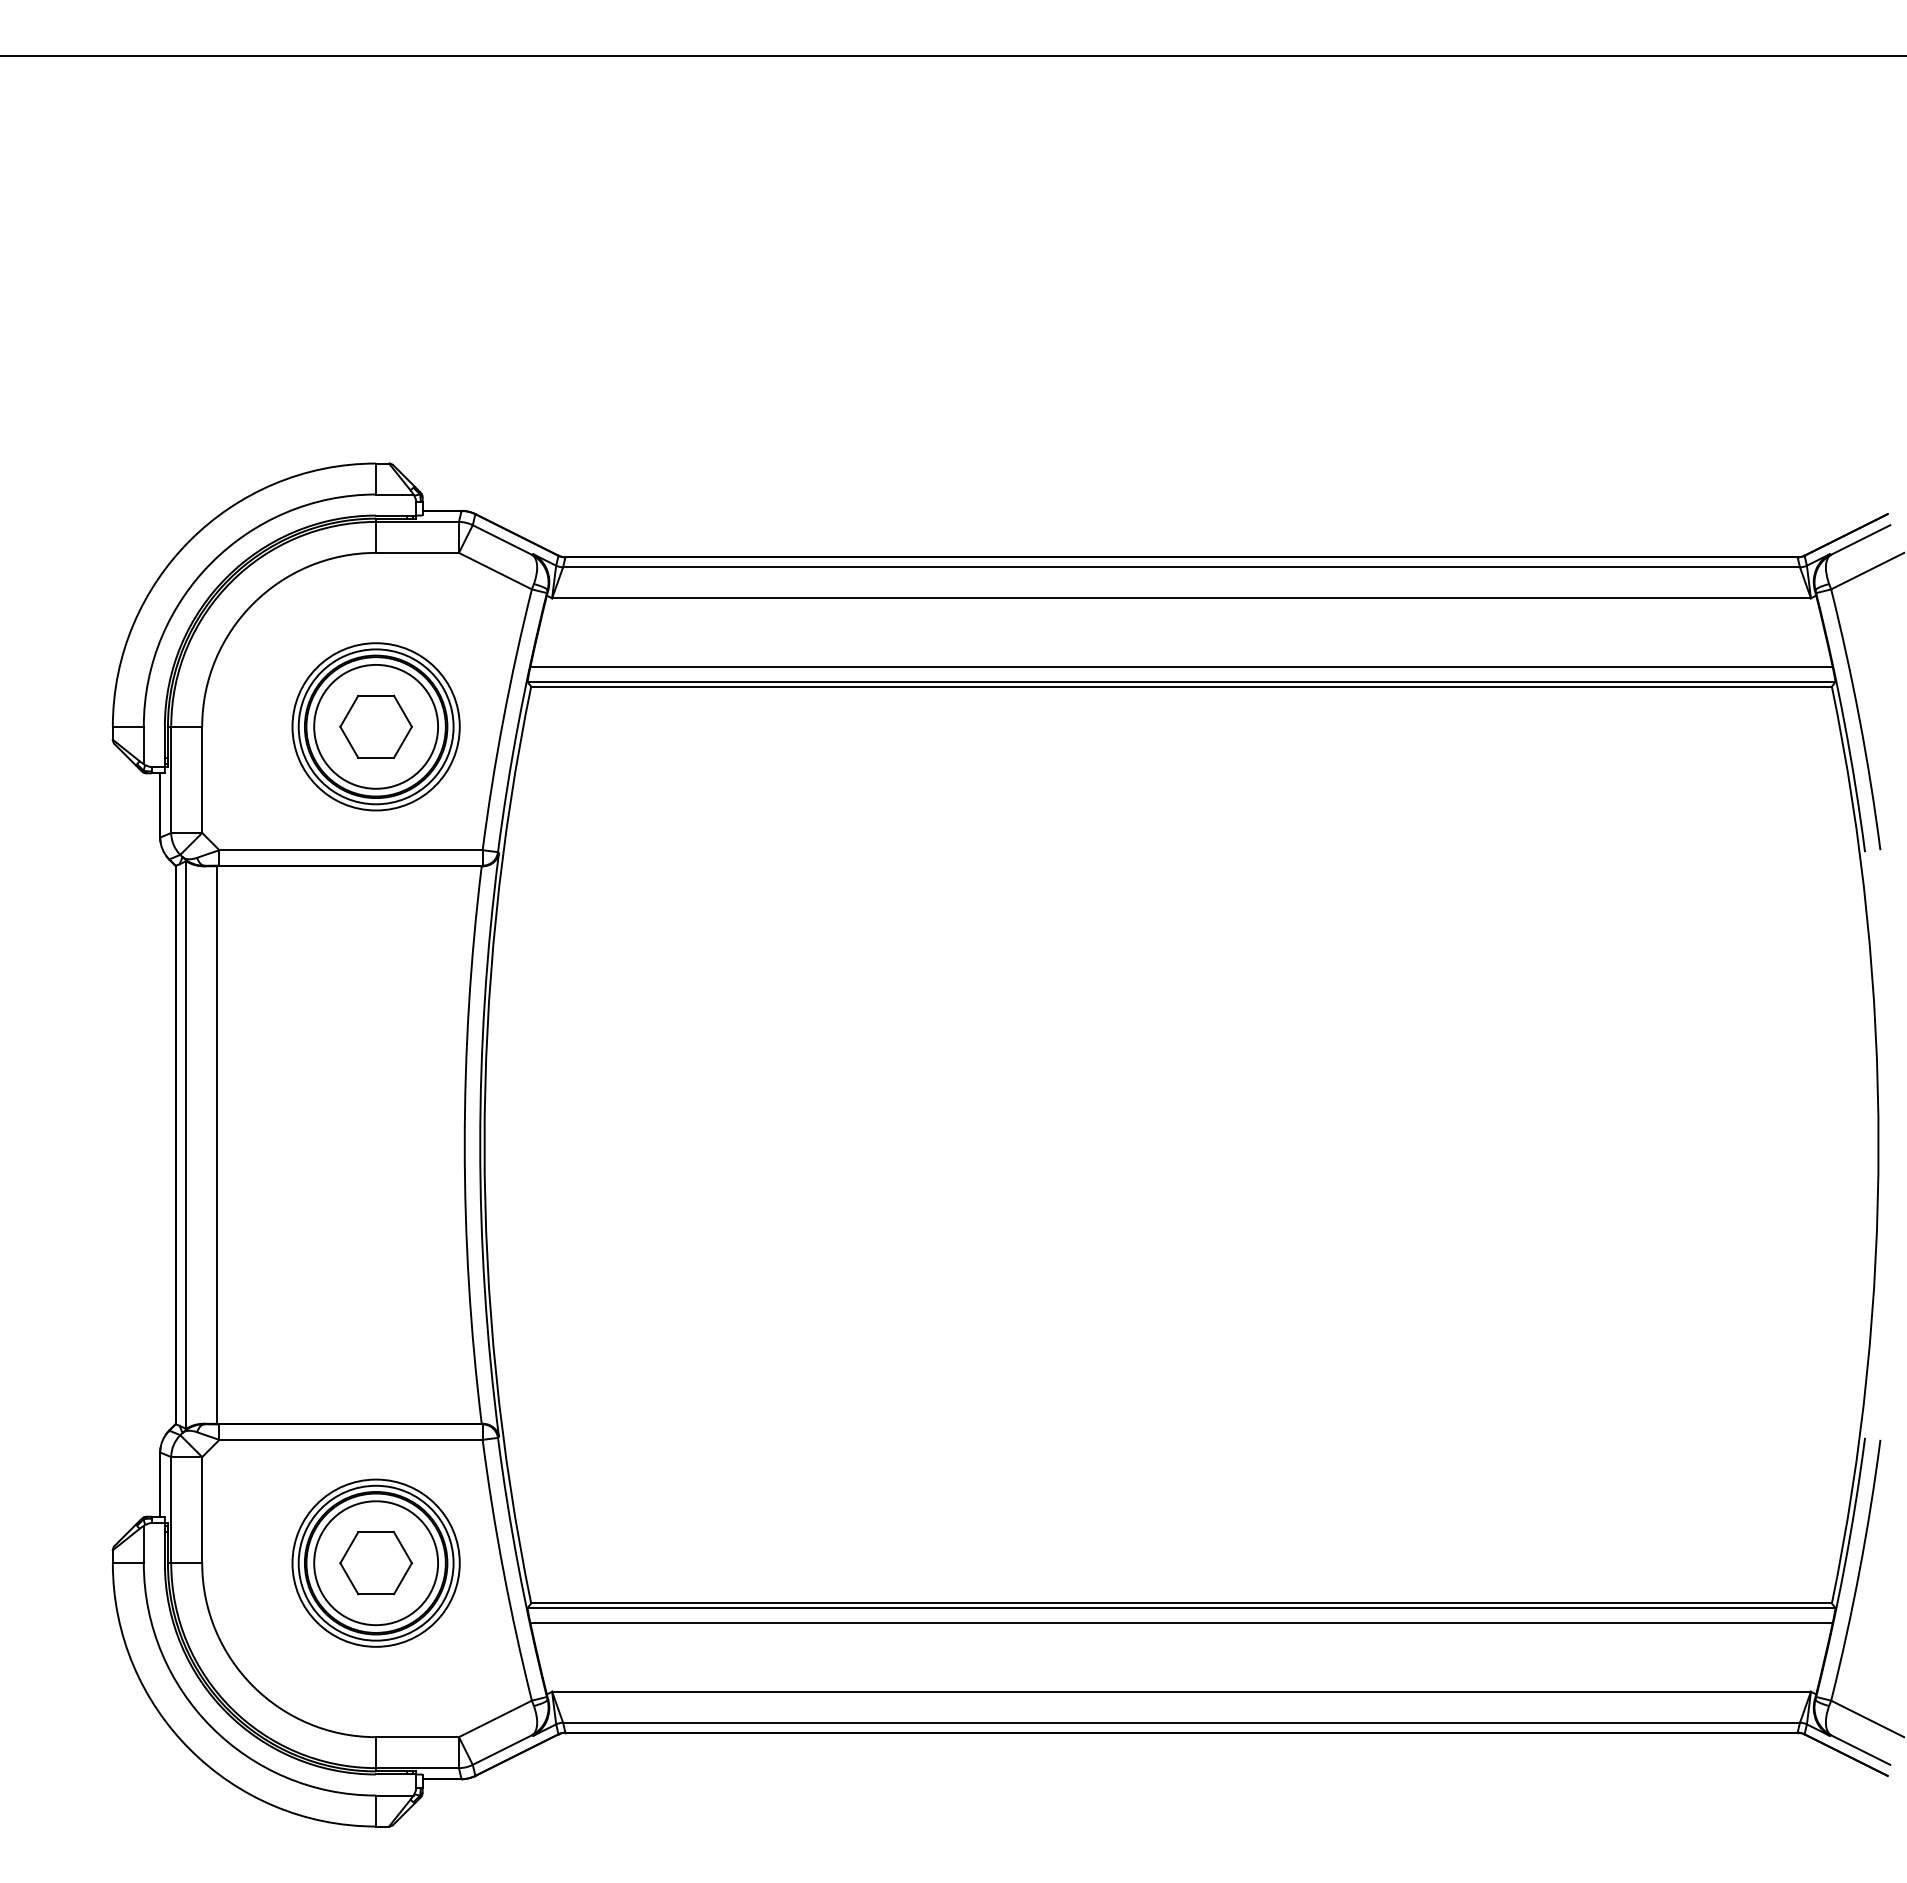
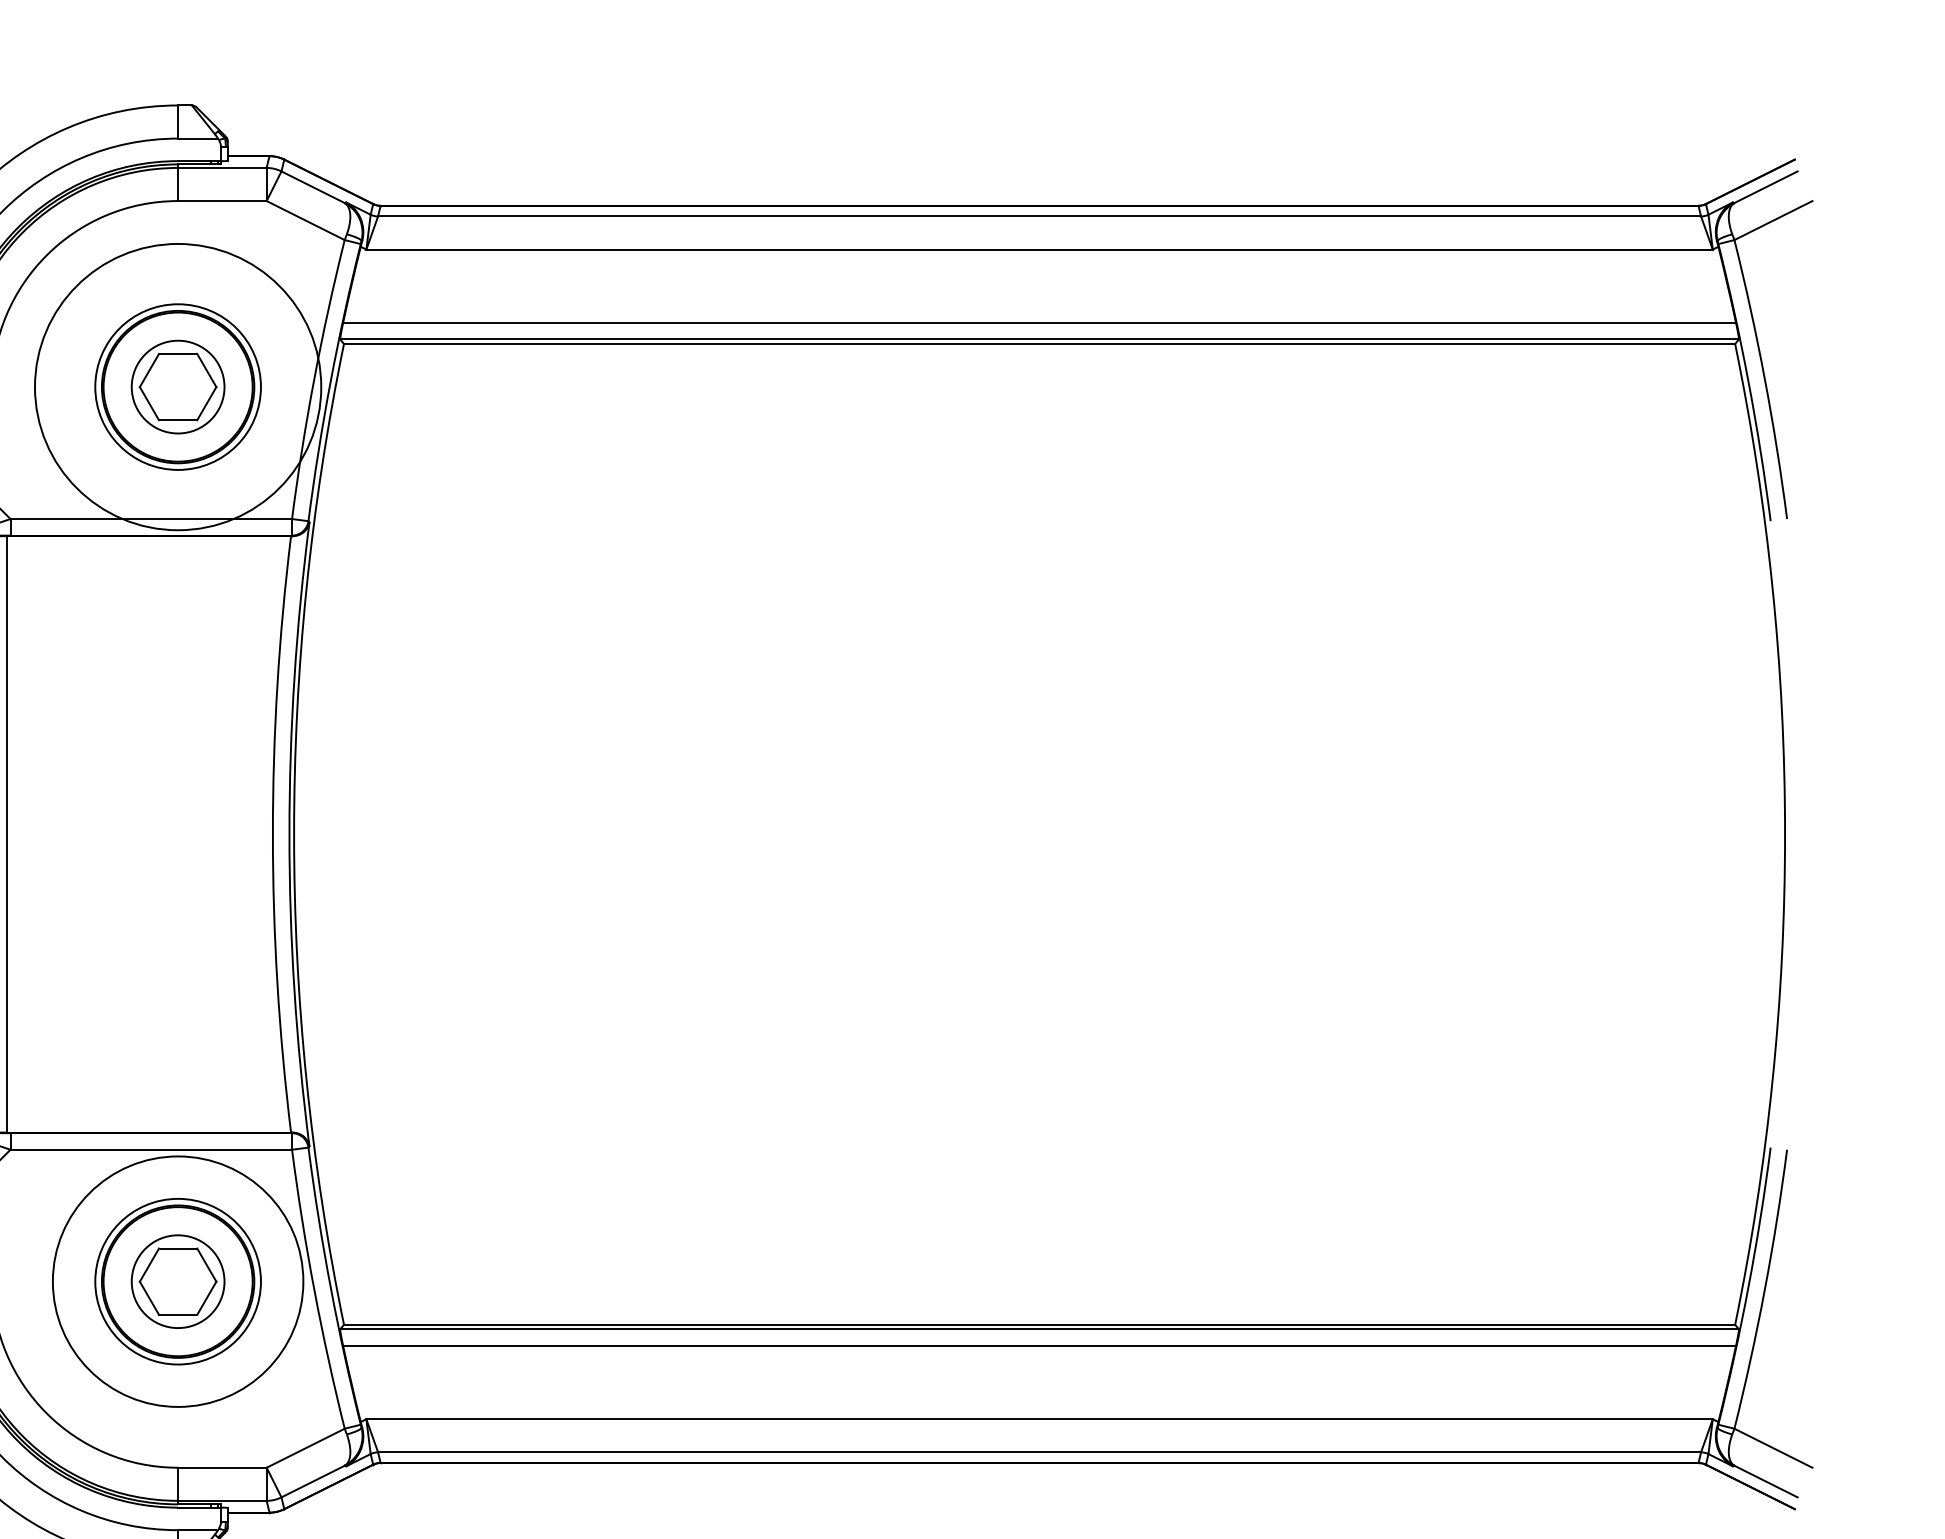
circle: (375, 726) -> (177, 386), size x1.6
circle: (376, 726) -> (178, 386), size x0.7
circle: (375, 1562) -> (177, 1280), size x1.4
circle: (376, 1563) -> (178, 1281), size x0.7

